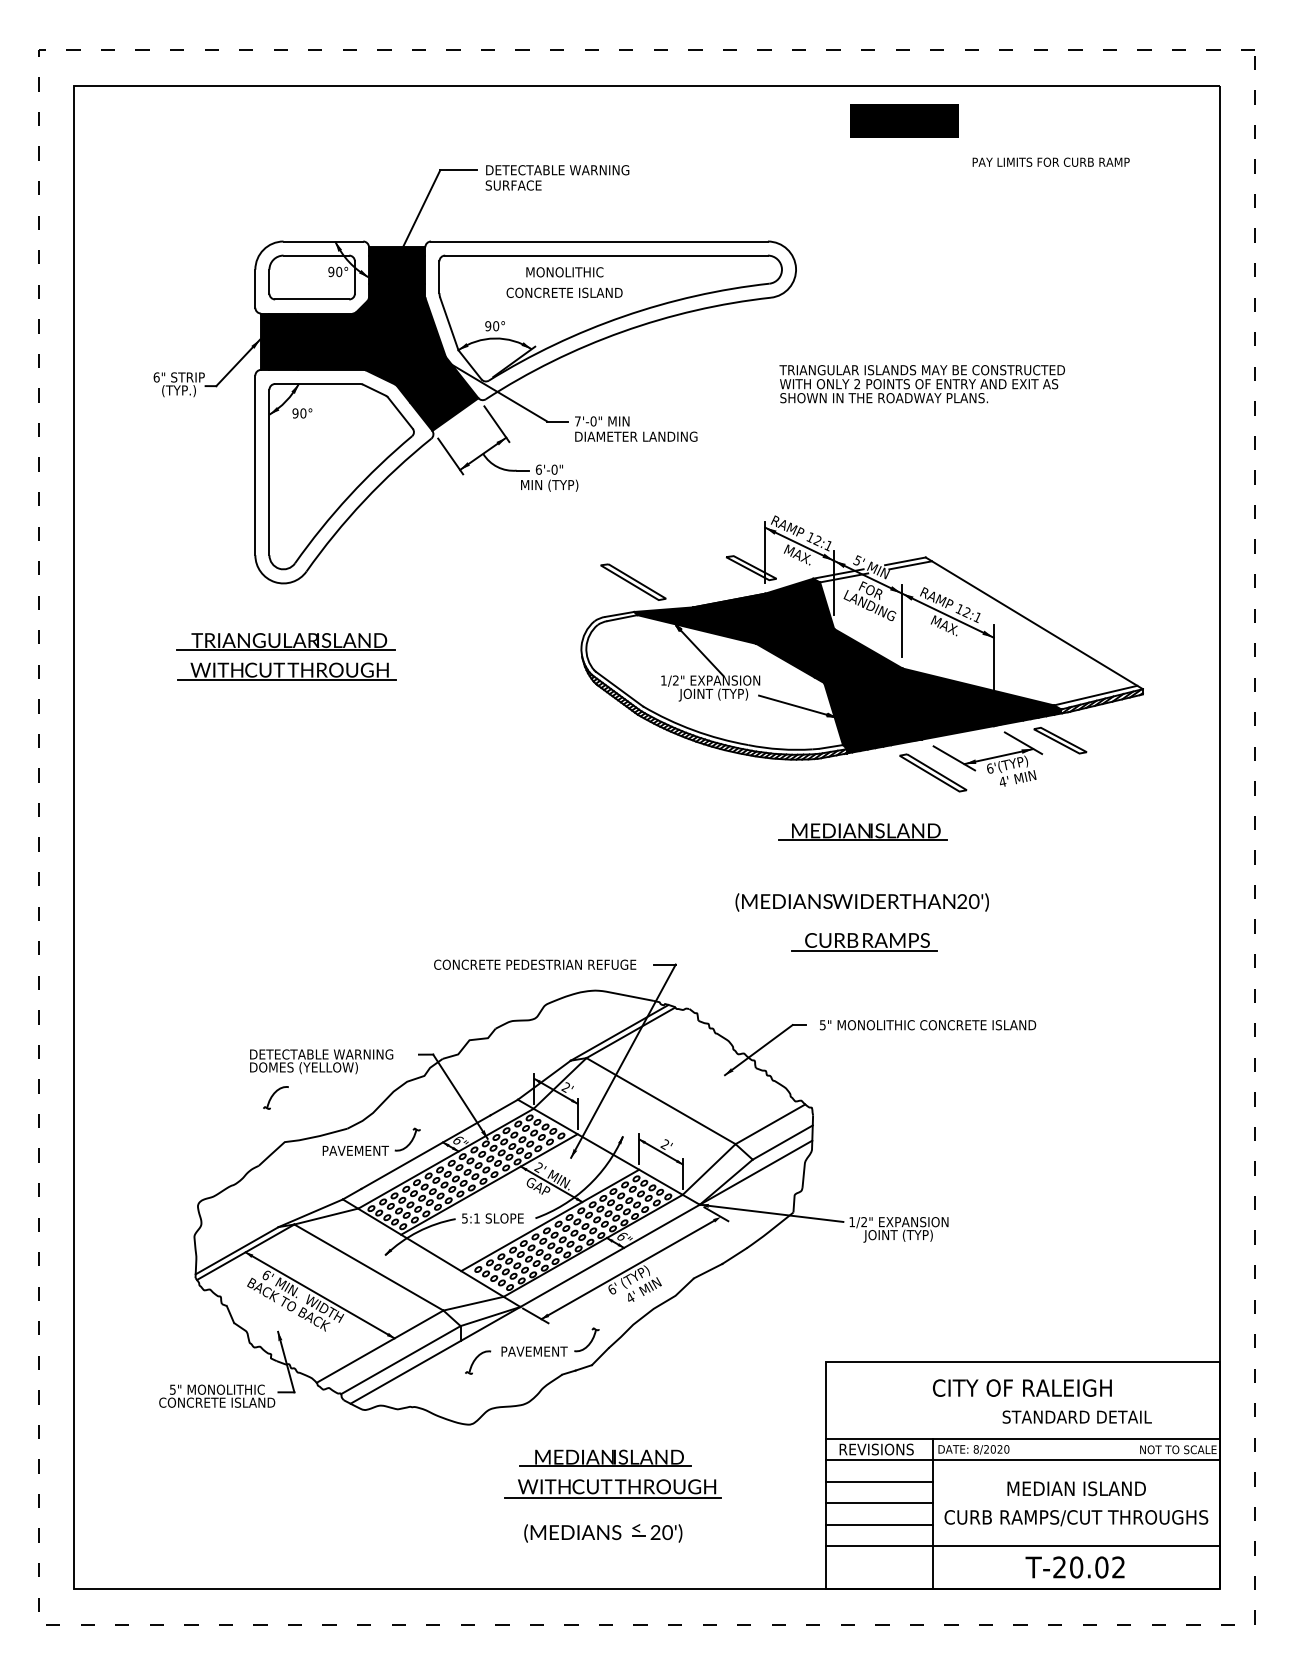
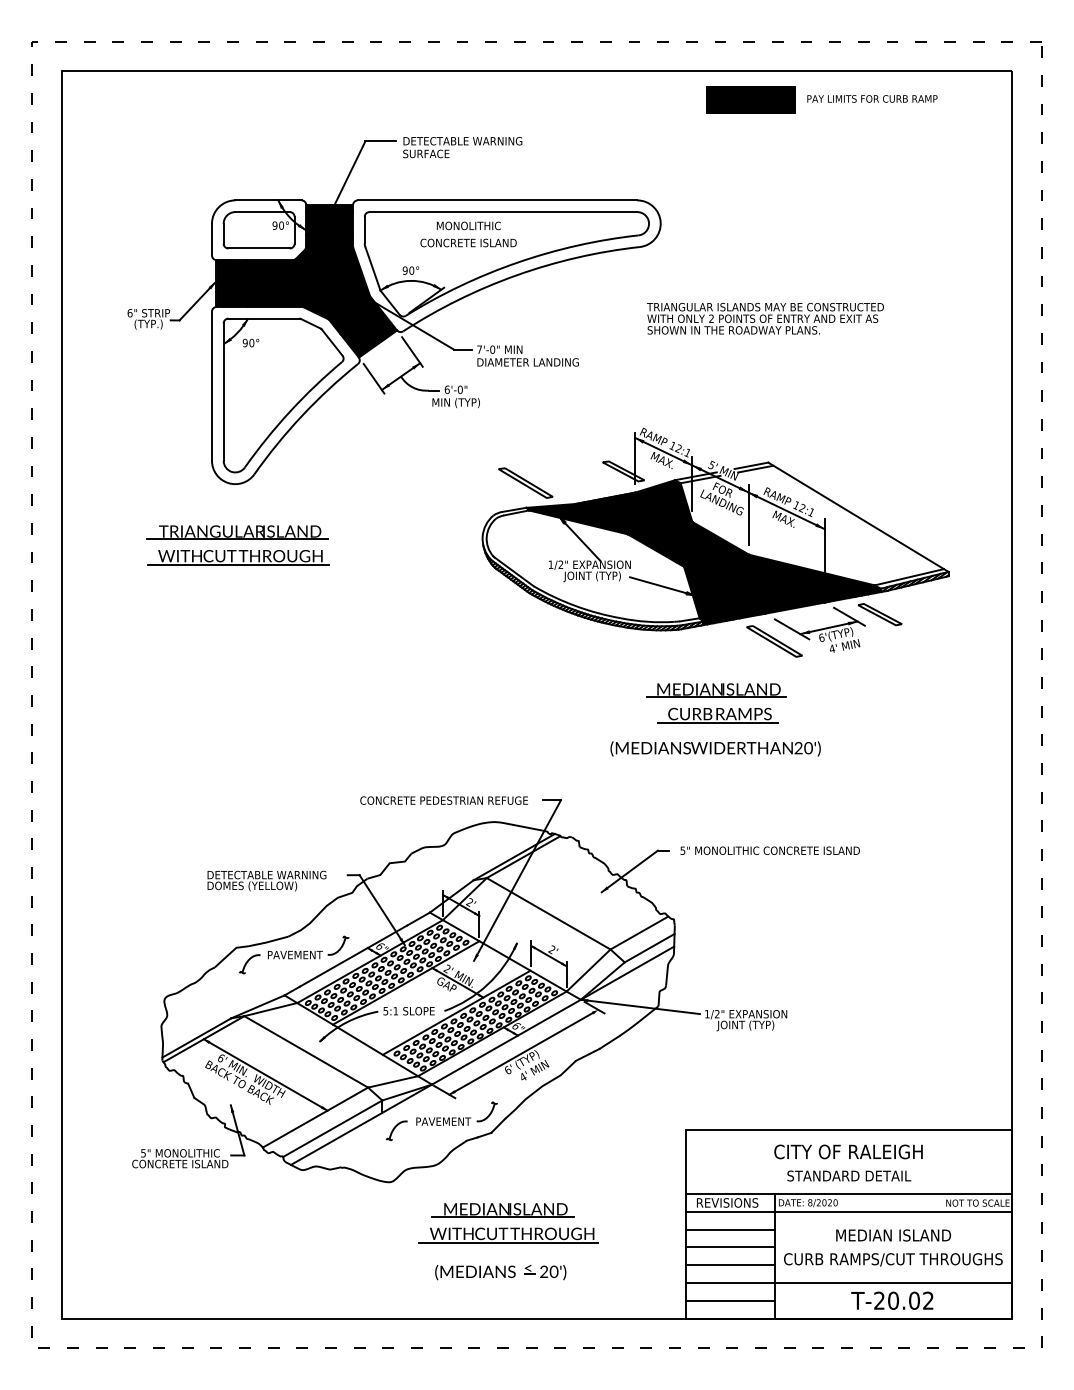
text: (1050, 161) -> (871, 98), moved
part: (864, 942) -> (717, 715), moved
part: (275, 1097) -> (249, 963), moved
text: (1076, 1416) -> (848, 1175), moved
line: (879, 1567) -> (729, 1300), added

